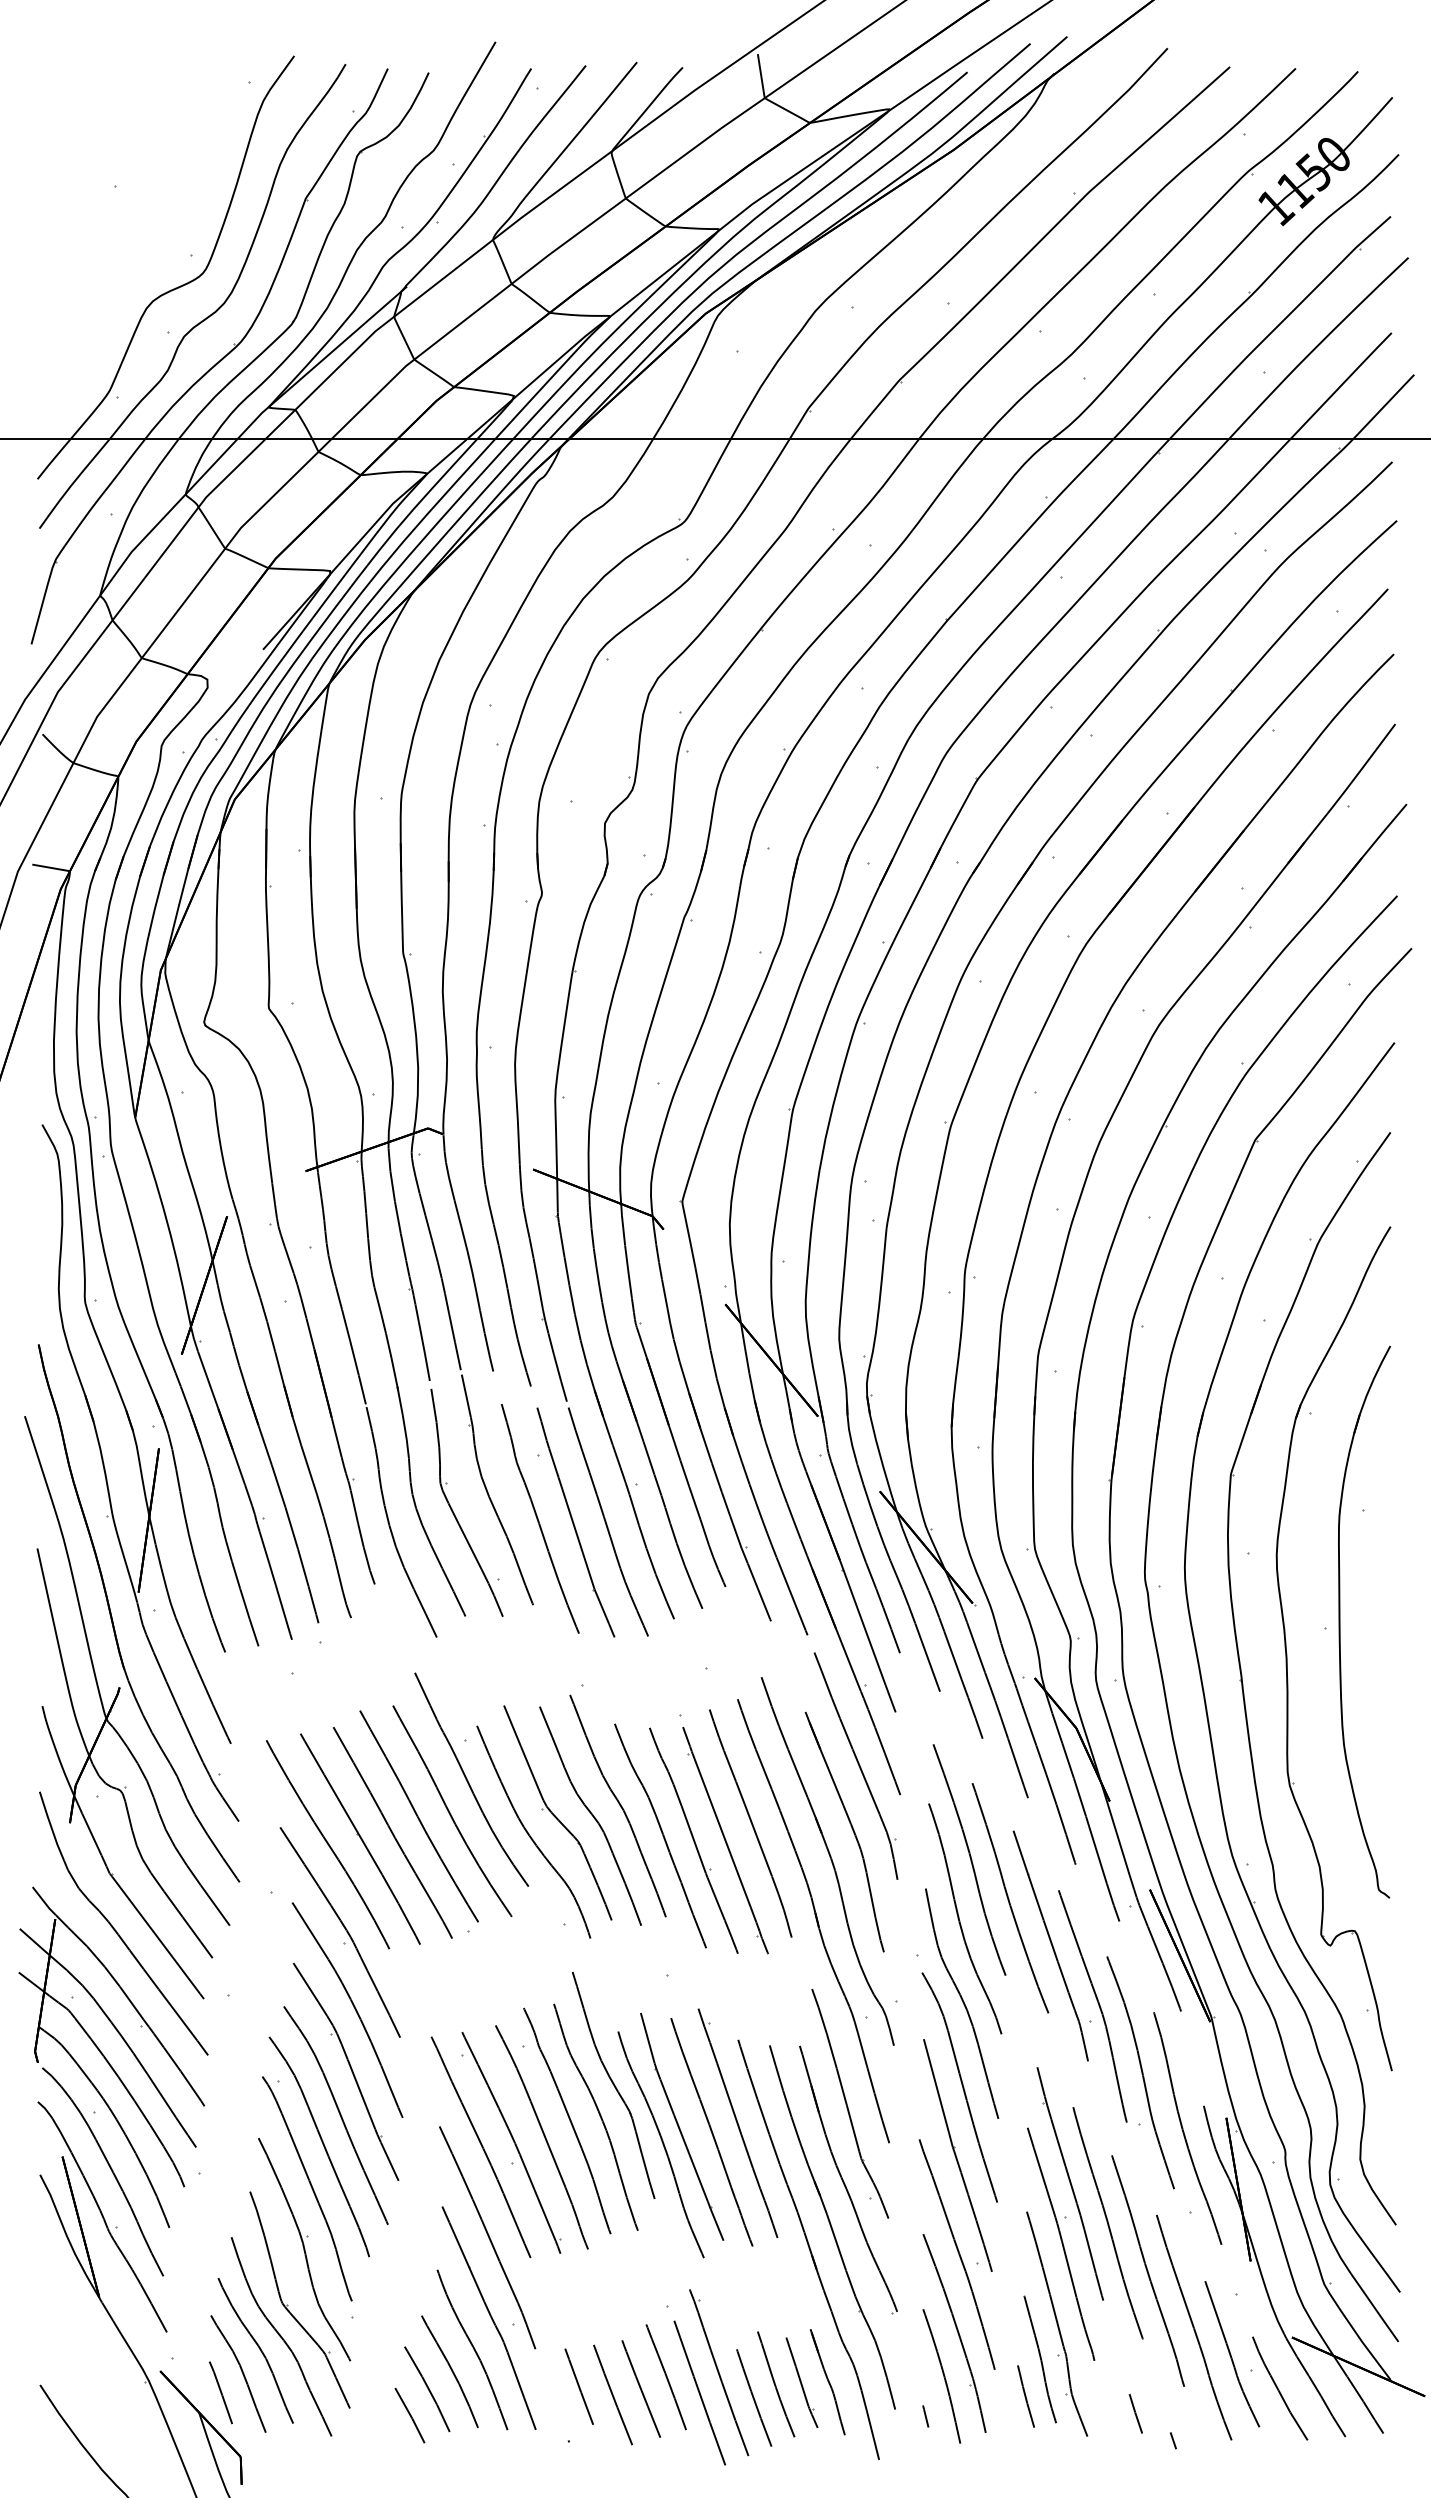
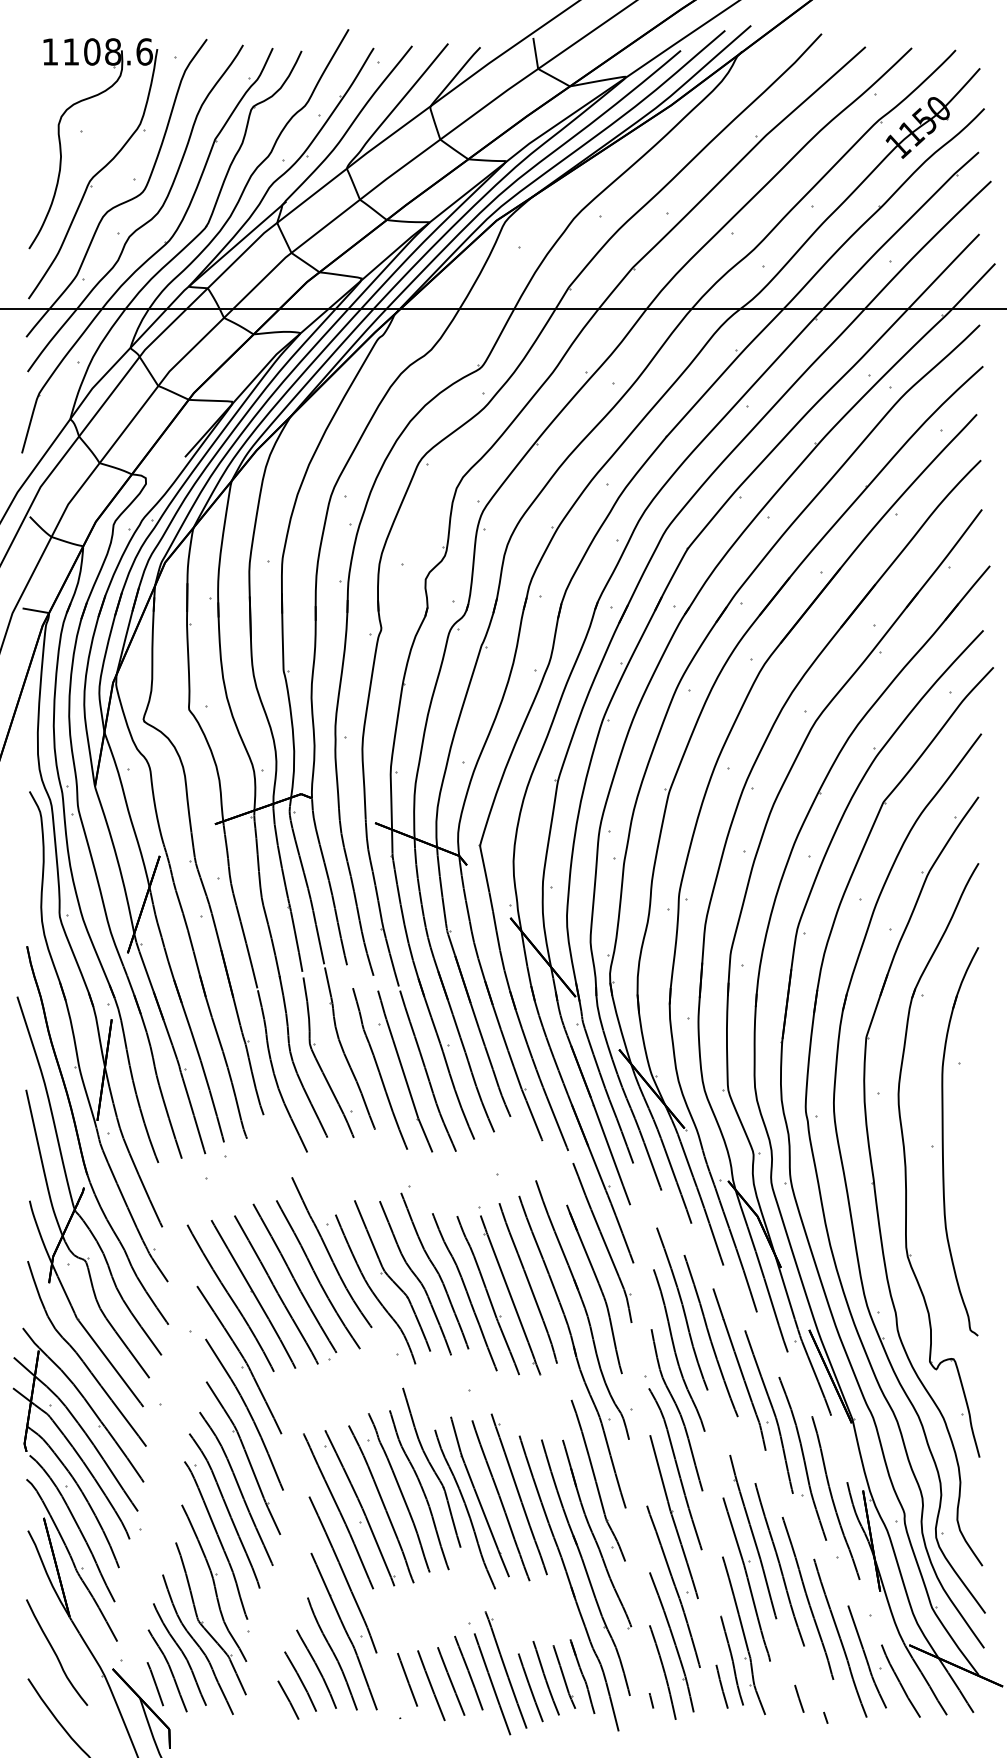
part: (138, 245) -> (97, 172), added
curve: (79, 2348) -> (55, 1652), added

